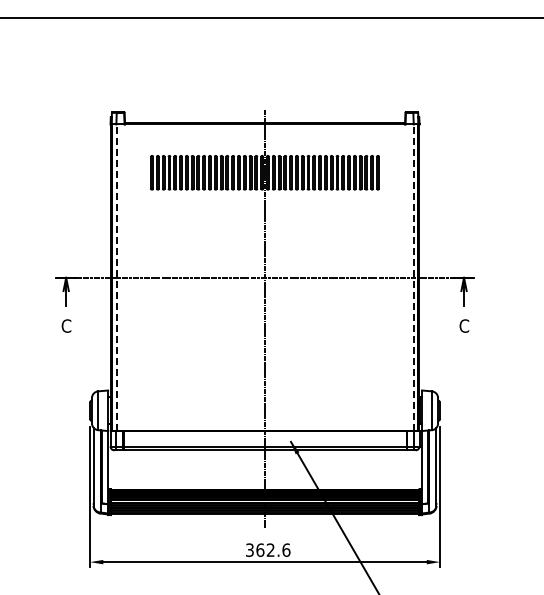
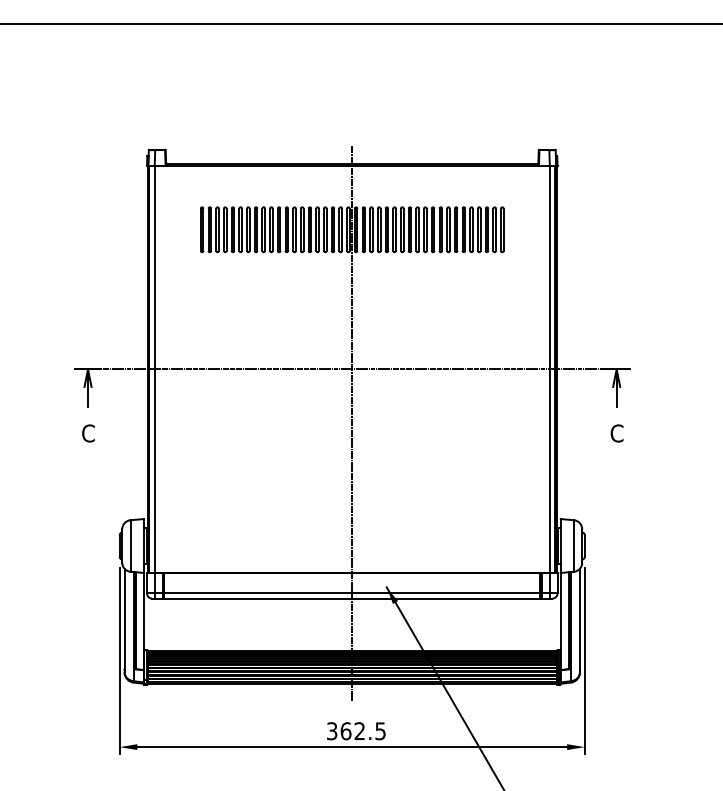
line: (116, 277) -> (154, 368), dashed -> solid
line: (413, 277) -> (549, 368), dashed -> solid
text: (286, 549) -> (380, 730), 362.6 -> 362.5

